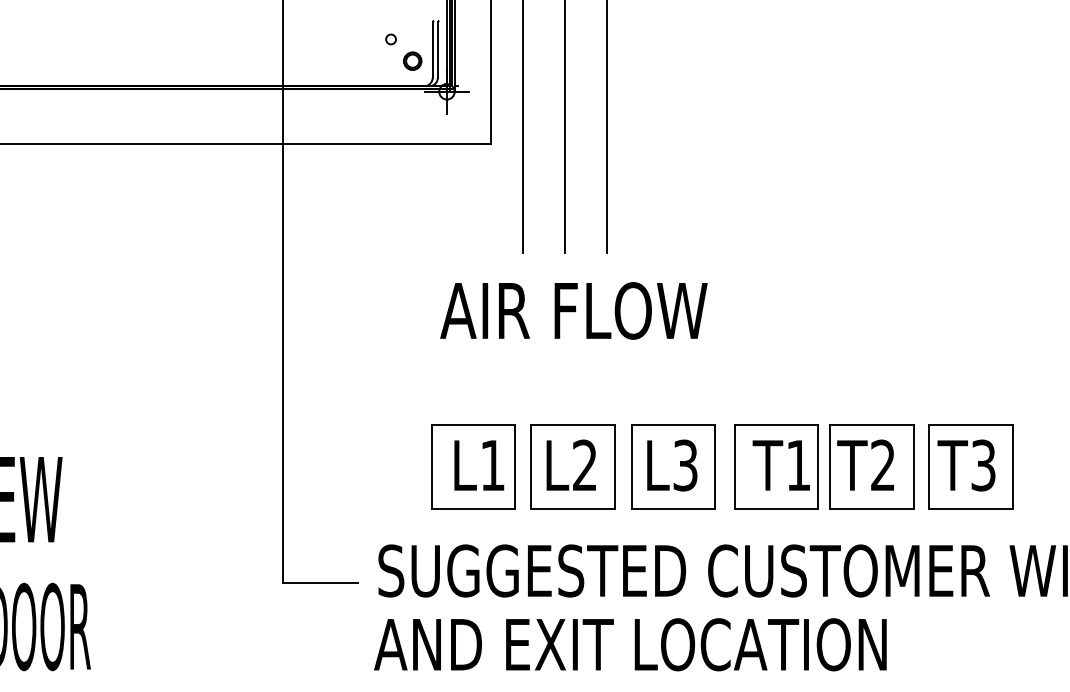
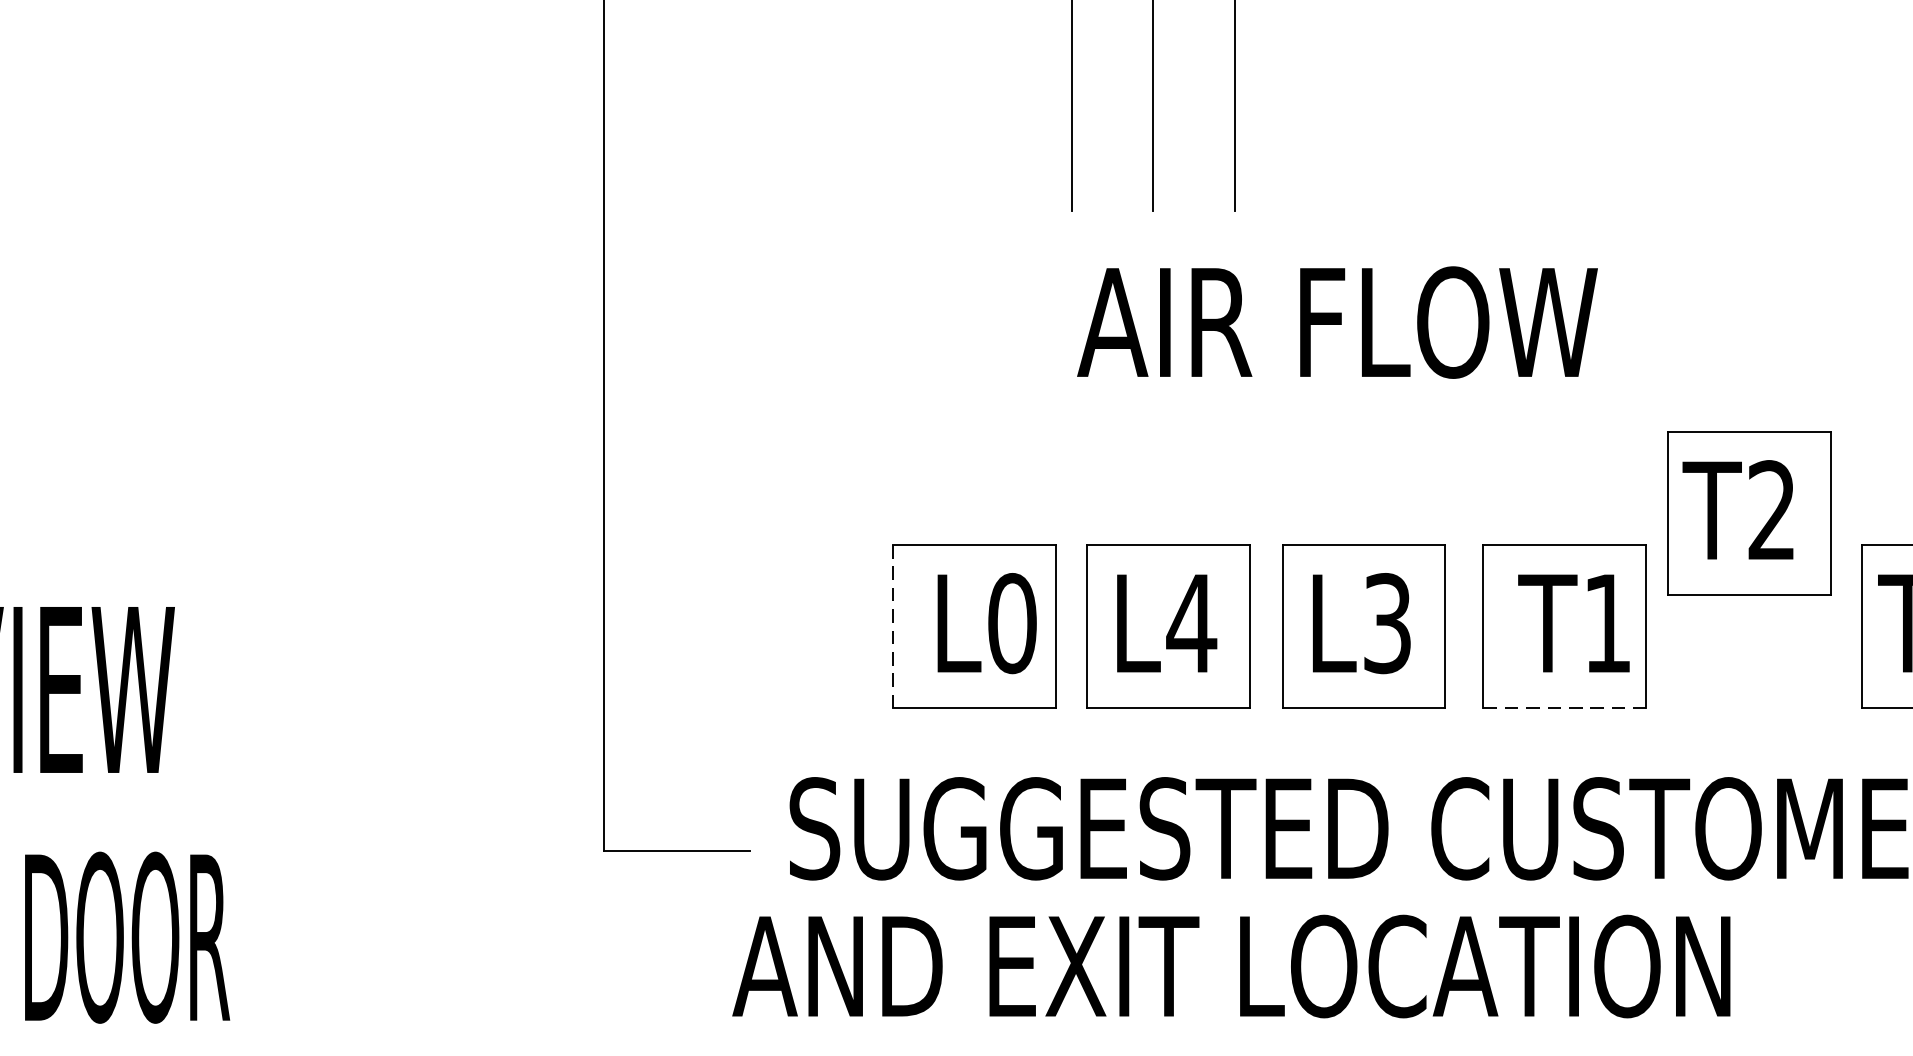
text: (573, 310) -> (1336, 321), moved
text: (584, 464) -> (1190, 621), L2 -> L4
text: (492, 465) -> (1011, 623), L1 -> L0
line: (431, 466) -> (892, 625), solid -> dashed
part: (871, 466) -> (1749, 512), moved
line: (776, 508) -> (1564, 707), solid -> dashed
text: (630, 644) -> (1231, 966), moved

